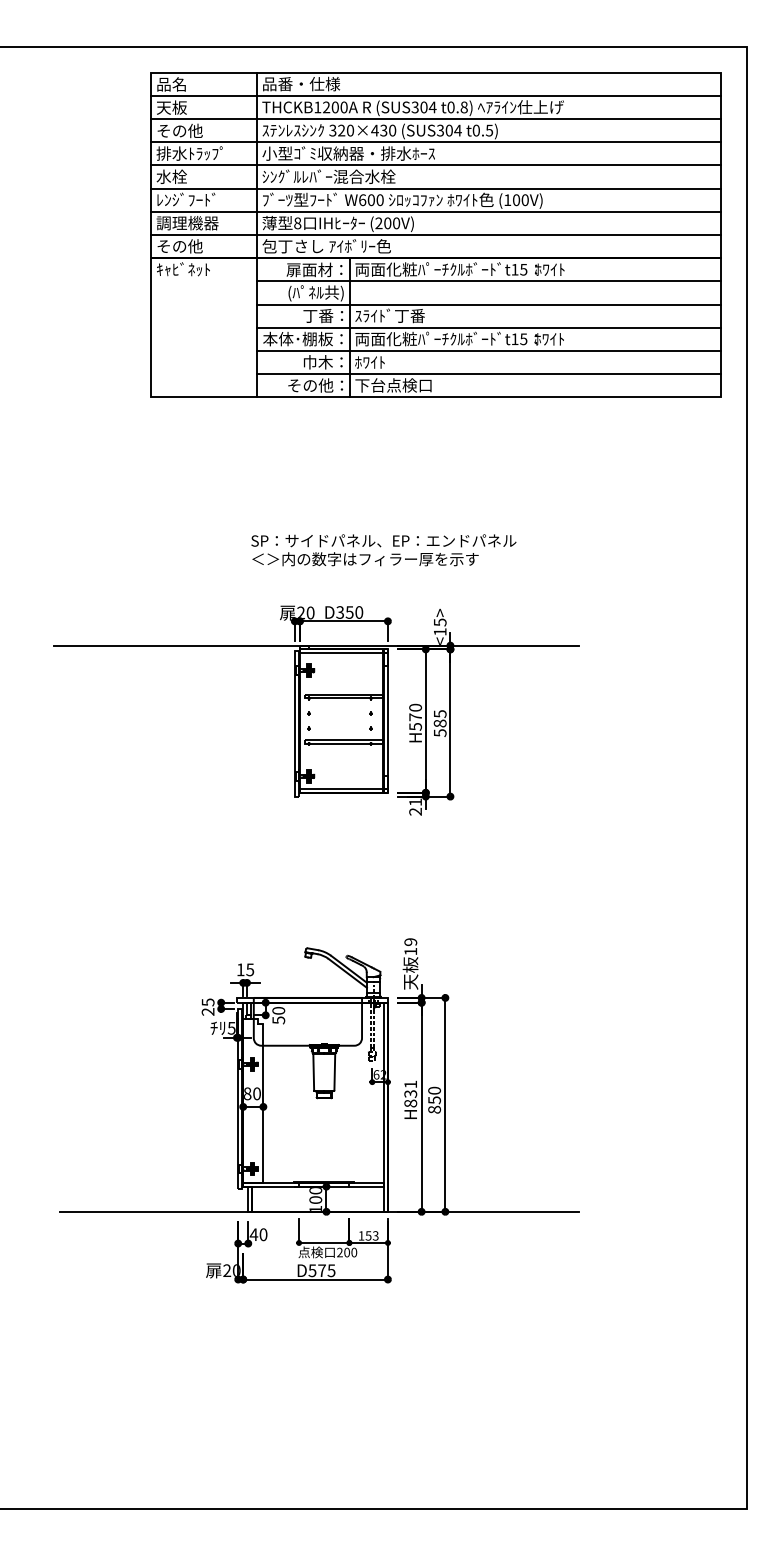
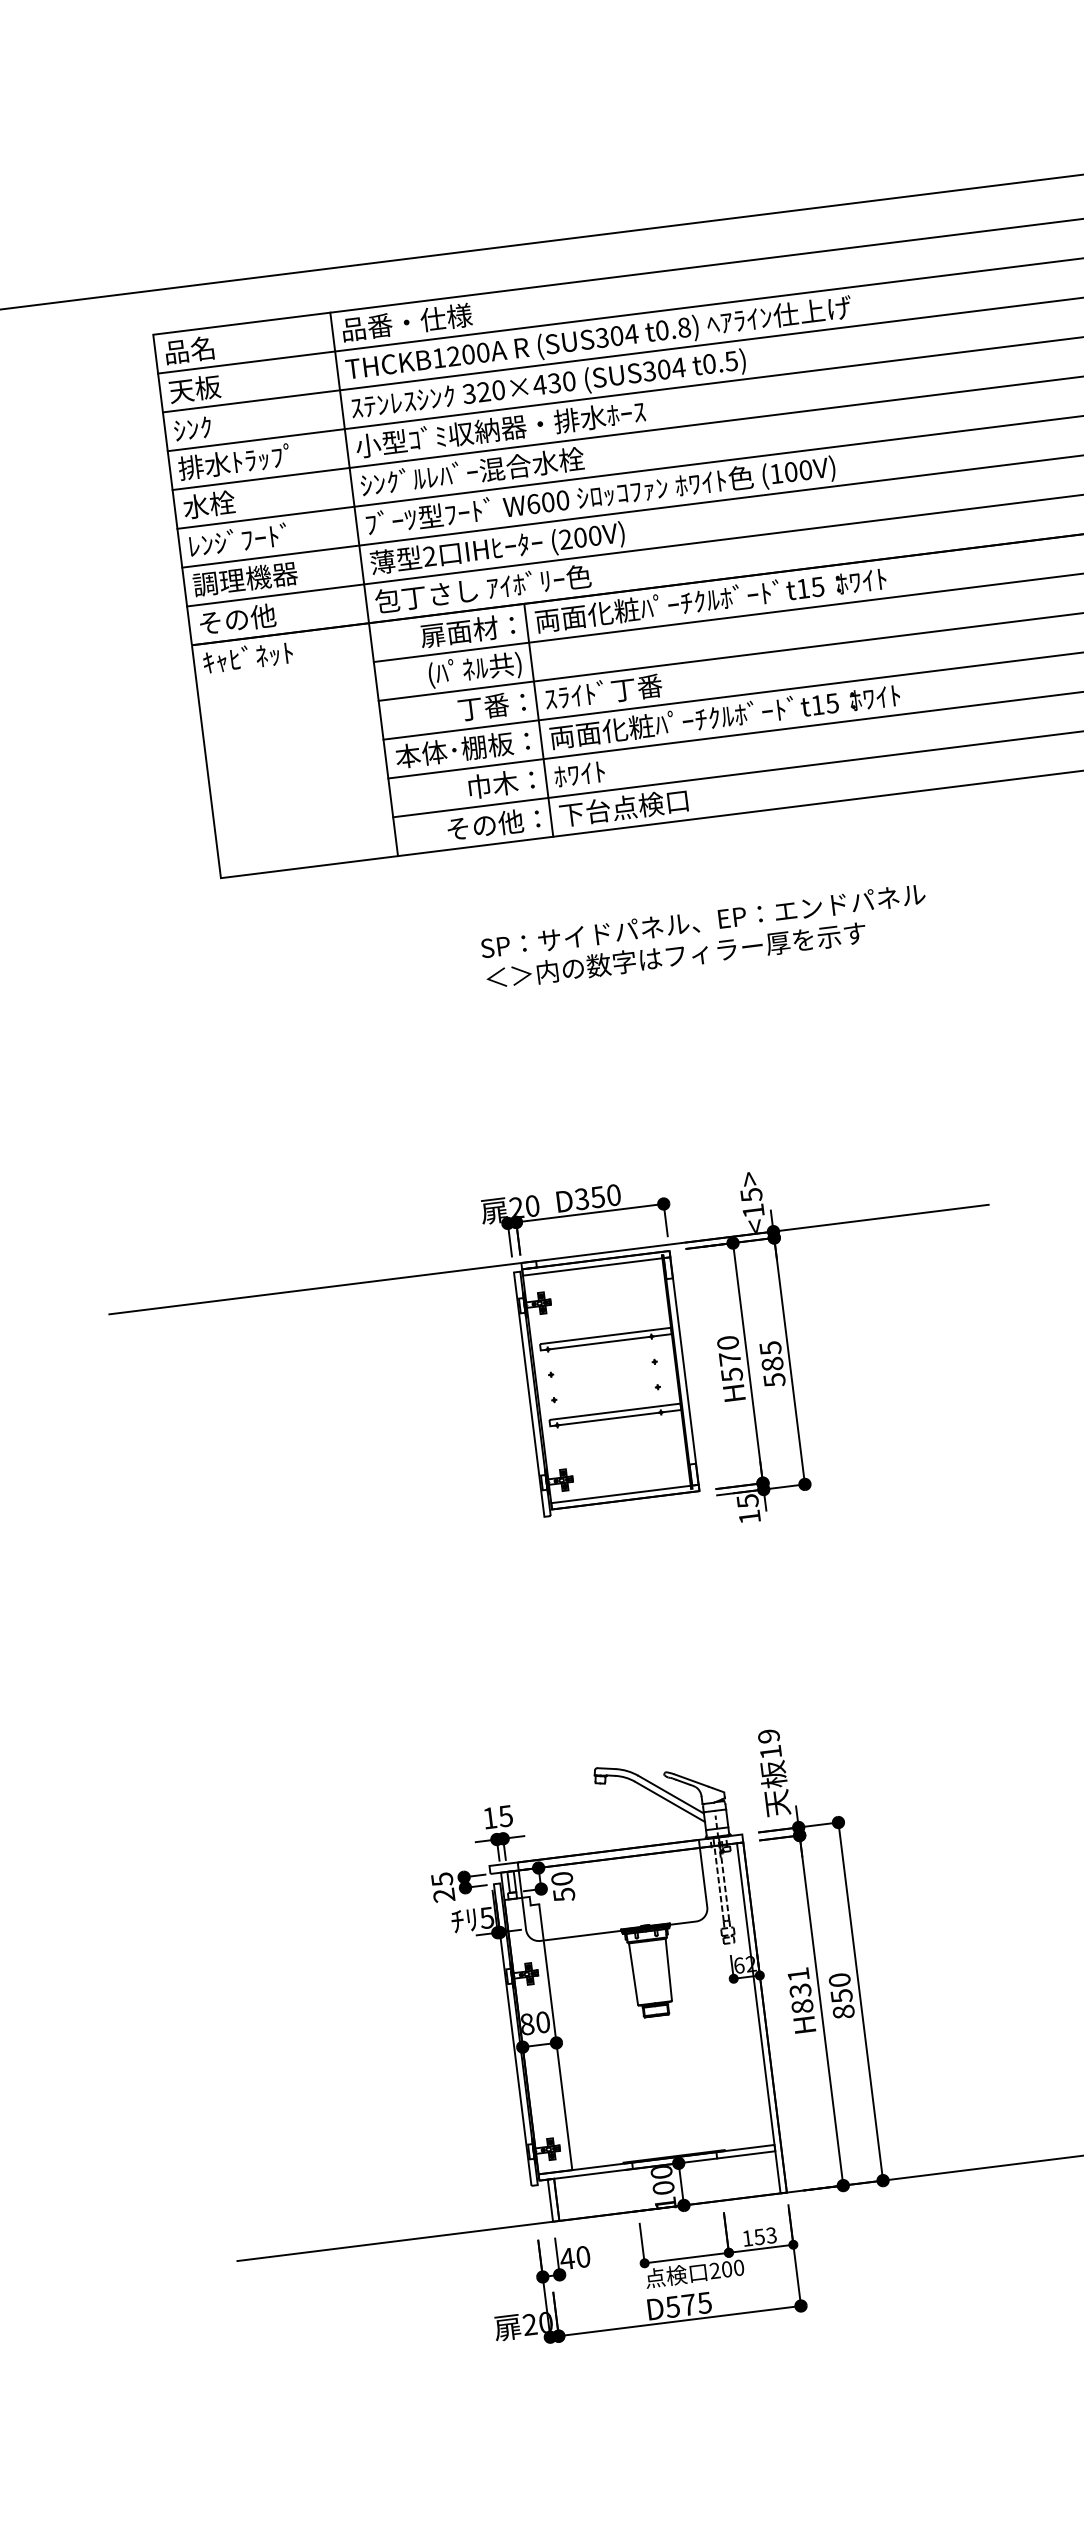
text: (179, 130) -> (212, 425), その他 -> ｼﾝｸ
text: (297, 223) -> (429, 556), 8 -> 2
text: (383, 550) -> (704, 937), moved
text: (415, 806) -> (748, 1508), 21 -> 15

